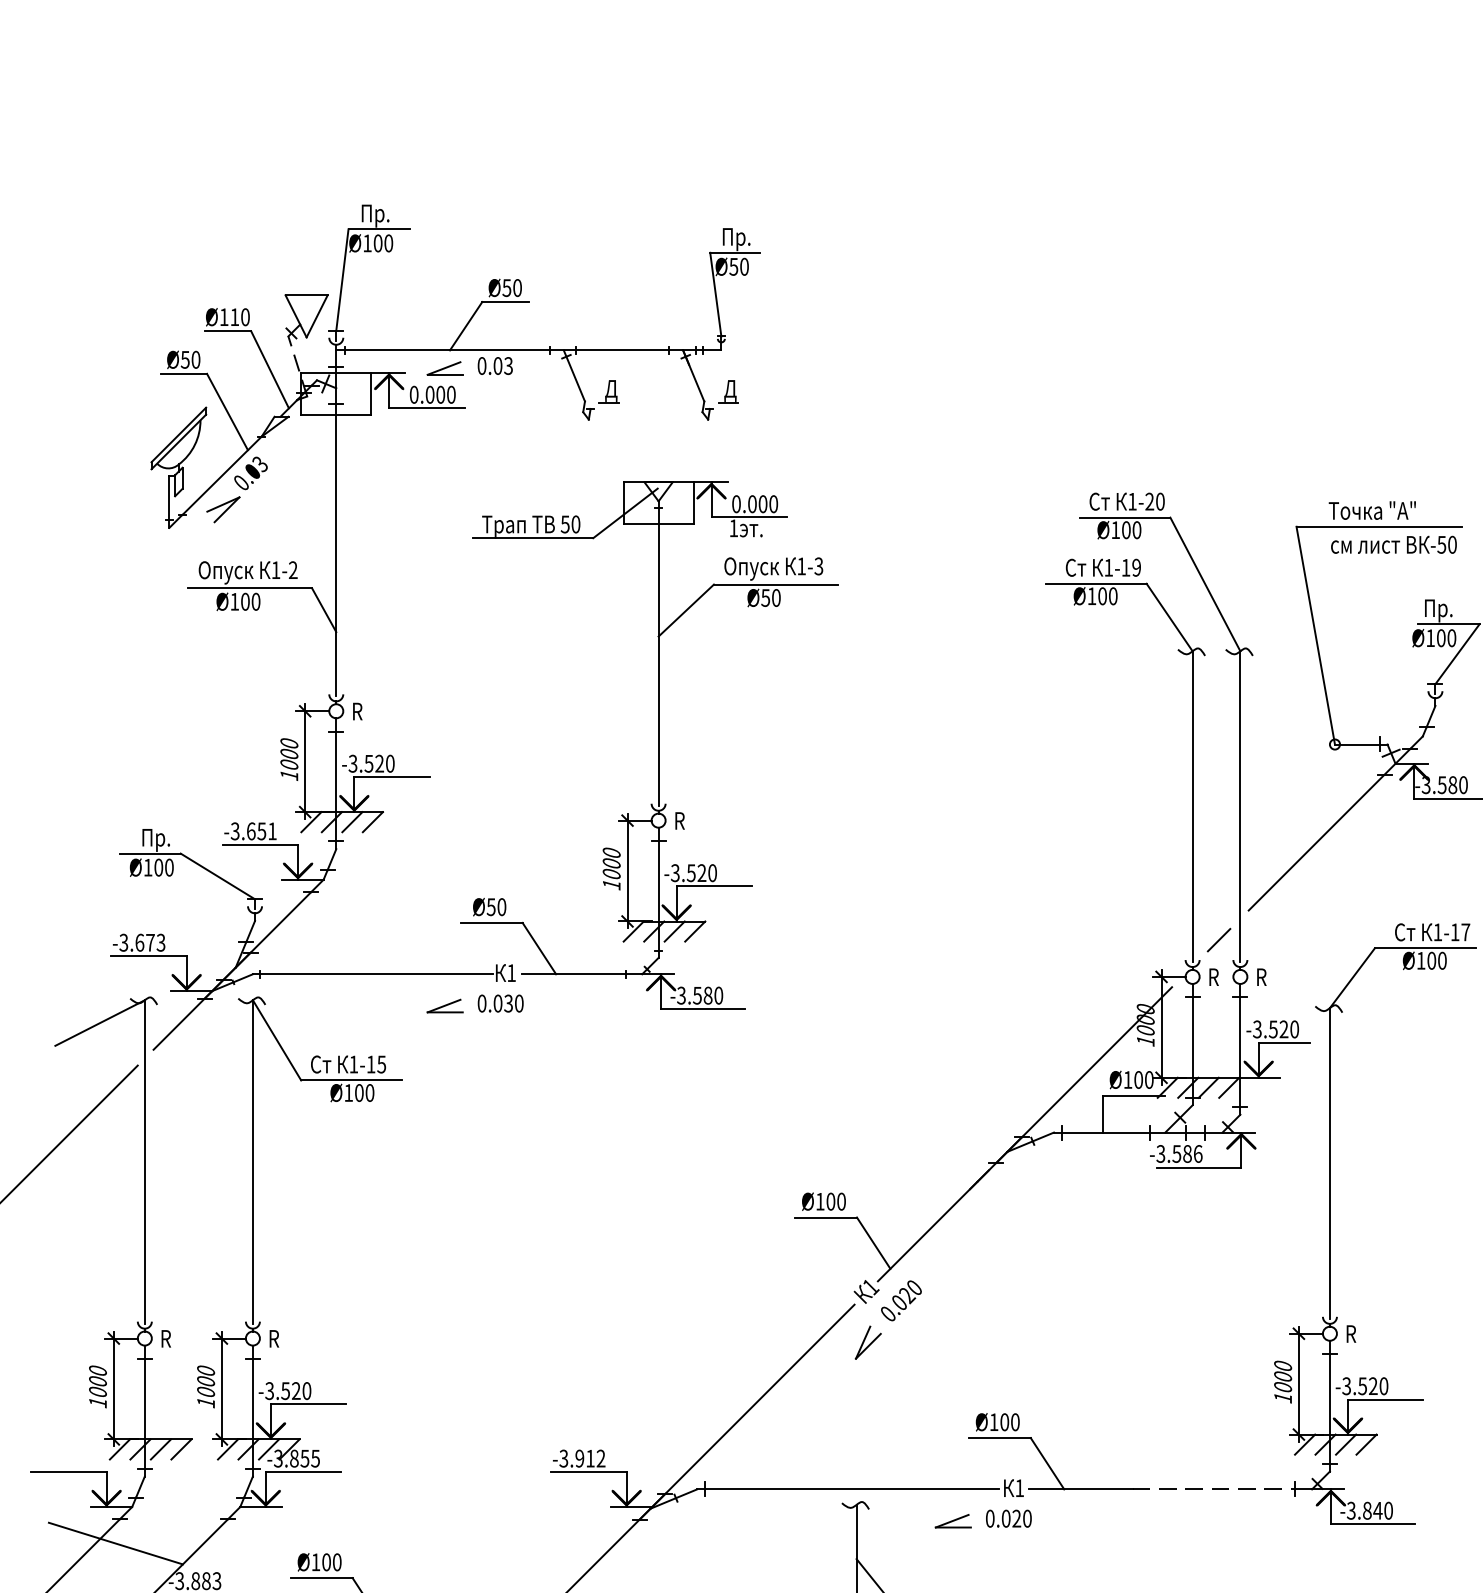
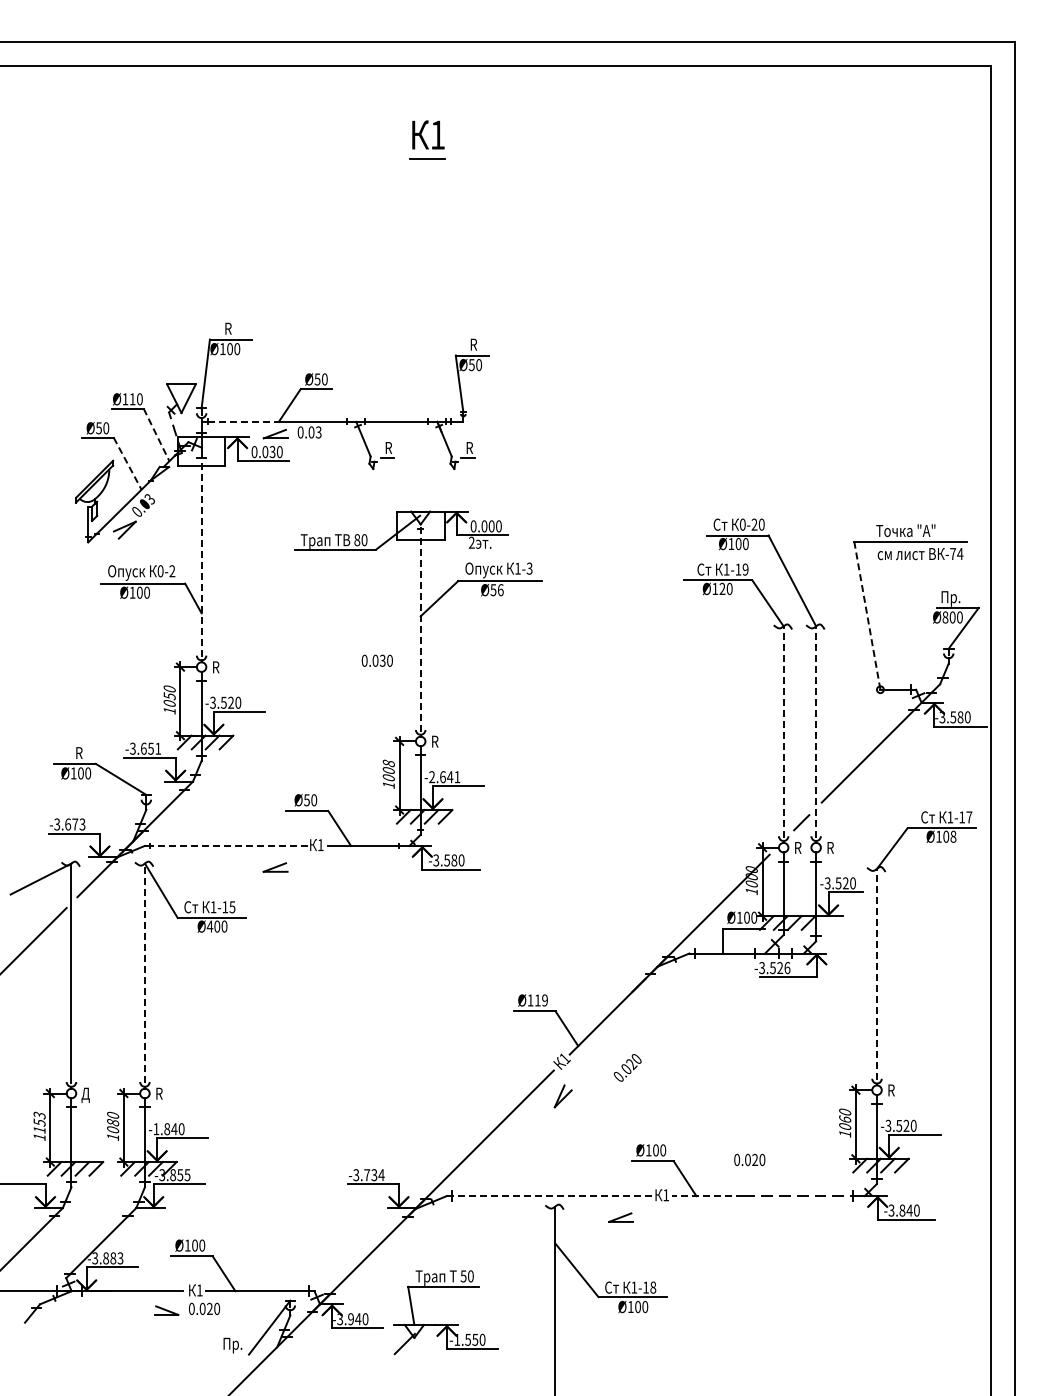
text: (375, 216) -> (228, 330), Пр. -> R
text: (736, 239) -> (473, 346), Пр. -> R
line: (397, 349) -> (243, 421), solid -> dashed
line: (269, 370) -> (156, 435), solid -> dashed
text: (611, 391) -> (388, 449), Д -> R
text: (730, 391) -> (469, 449), Д -> R
text: (440, 394) -> (272, 451), 0.000 -> 0.030
line: (227, 413) -> (127, 464), solid -> dashed
text: (1132, 501) -> (742, 524), 1-20 -> 0-20
text: (565, 523) -> (357, 539), 50 -> 80
text: (733, 527) -> (471, 542), 1 -> 2
text: (1446, 544) -> (956, 553), -50 -> -74
line: (336, 549) -> (201, 557), solid -> dashed
text: (275, 570) -> (160, 571), 1-2 -> 0-2
text: (776, 597) -> (500, 589), Ø50 -> Ø56
text: (1102, 597) -> (722, 589), Ø100 -> Ø120
line: (1315, 636) -> (867, 616), solid -> dashed
text: (1430, 638) -> (945, 617), Ø100 -> Ø800
line: (658, 654) -> (420, 628), solid -> dashed
text: (289, 754) -> (169, 696), 1000 -> 1050
line: (1192, 807) -> (783, 732), solid -> dashed
line: (1240, 807) -> (816, 732), solid -> dashed
text: (155, 839) -> (78, 754), Пр. -> R
text: (611, 853) -> (388, 763), 1000 -> 1008
text: (693, 873) -> (444, 777), -3.520 -> -2.641
text: (1442, 960) -> (953, 836), Ø100 -> Ø108
line: (375, 973) -> (228, 845), solid -> dashed
text: (499, 1003) -> (376, 660), moved
text: (347, 1092) -> (209, 926), Ø100 -> Ø400
text: (1187, 1154) -> (780, 968), -3.586 -> -3.526
line: (252, 1161) -> (144, 973), solid -> dashed
line: (1330, 1163) -> (877, 974), solid -> dashed
text: (836, 1201) -> (541, 1000), Ø100 -> Ø119
text: (901, 1300) -> (627, 1067), moved
text: (165, 1340) -> (85, 1094), R -> Д
text: (1282, 1375) -> (844, 1118), 1000 -> 1060
text: (97, 1381) -> (39, 1122), 1000 -> 1153
text: (205, 1381) -> (112, 1122), 1000 -> 1080
text: (283, 1391) -> (165, 1129), -3.520 -> -1.840
text: (590, 1459) -> (374, 1175), -3.912 -> -3.734
line: (852, 1490) -> (552, 1196), solid -> dashed
line: (1080, 1490) -> (707, 1196), solid -> dashed
text: (1008, 1518) -> (749, 1159), moved
line: (115, 1543) -> (51, 1232), removed

